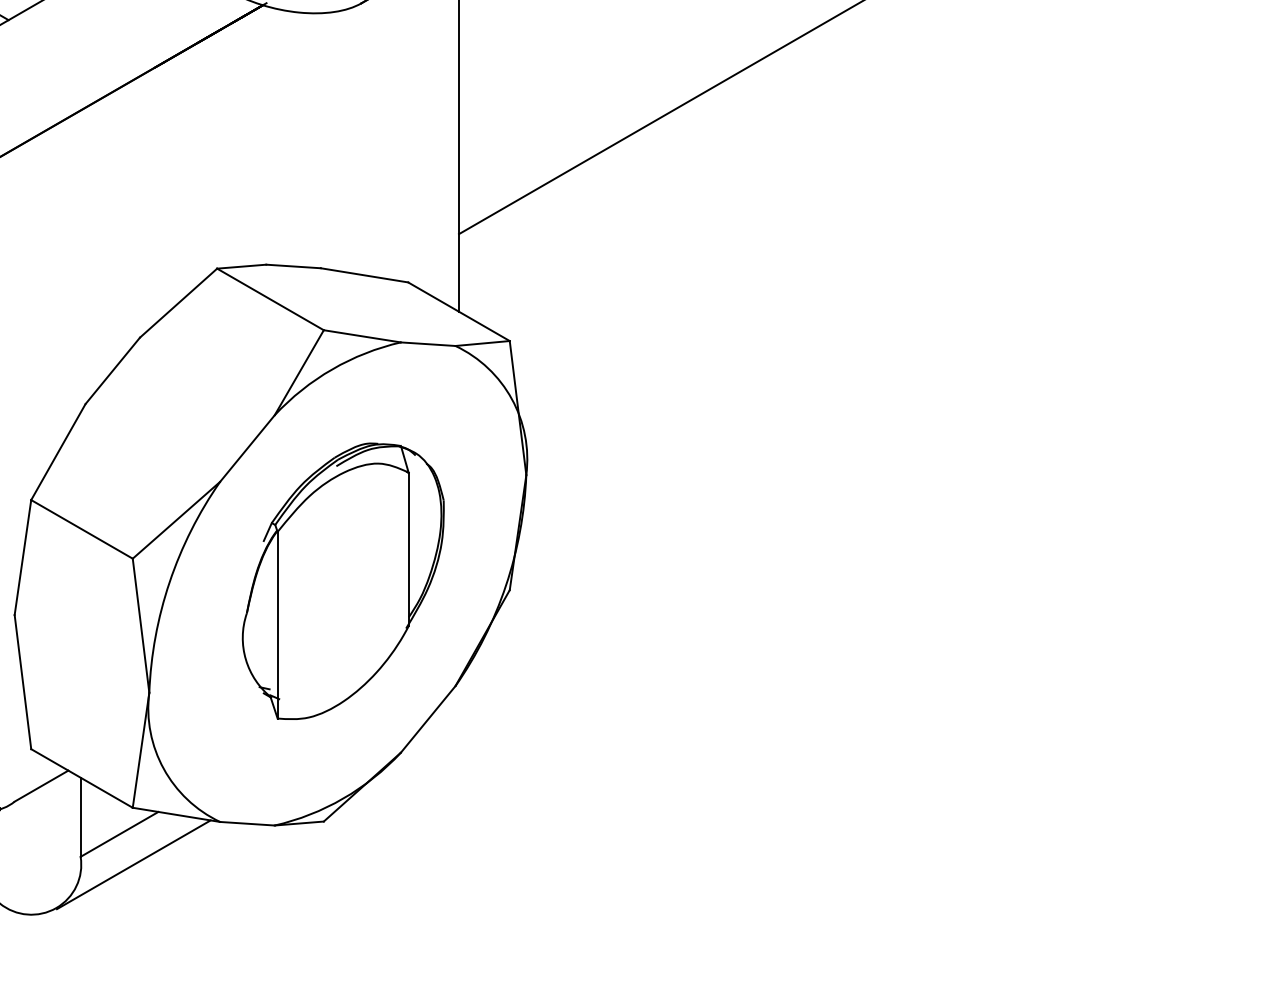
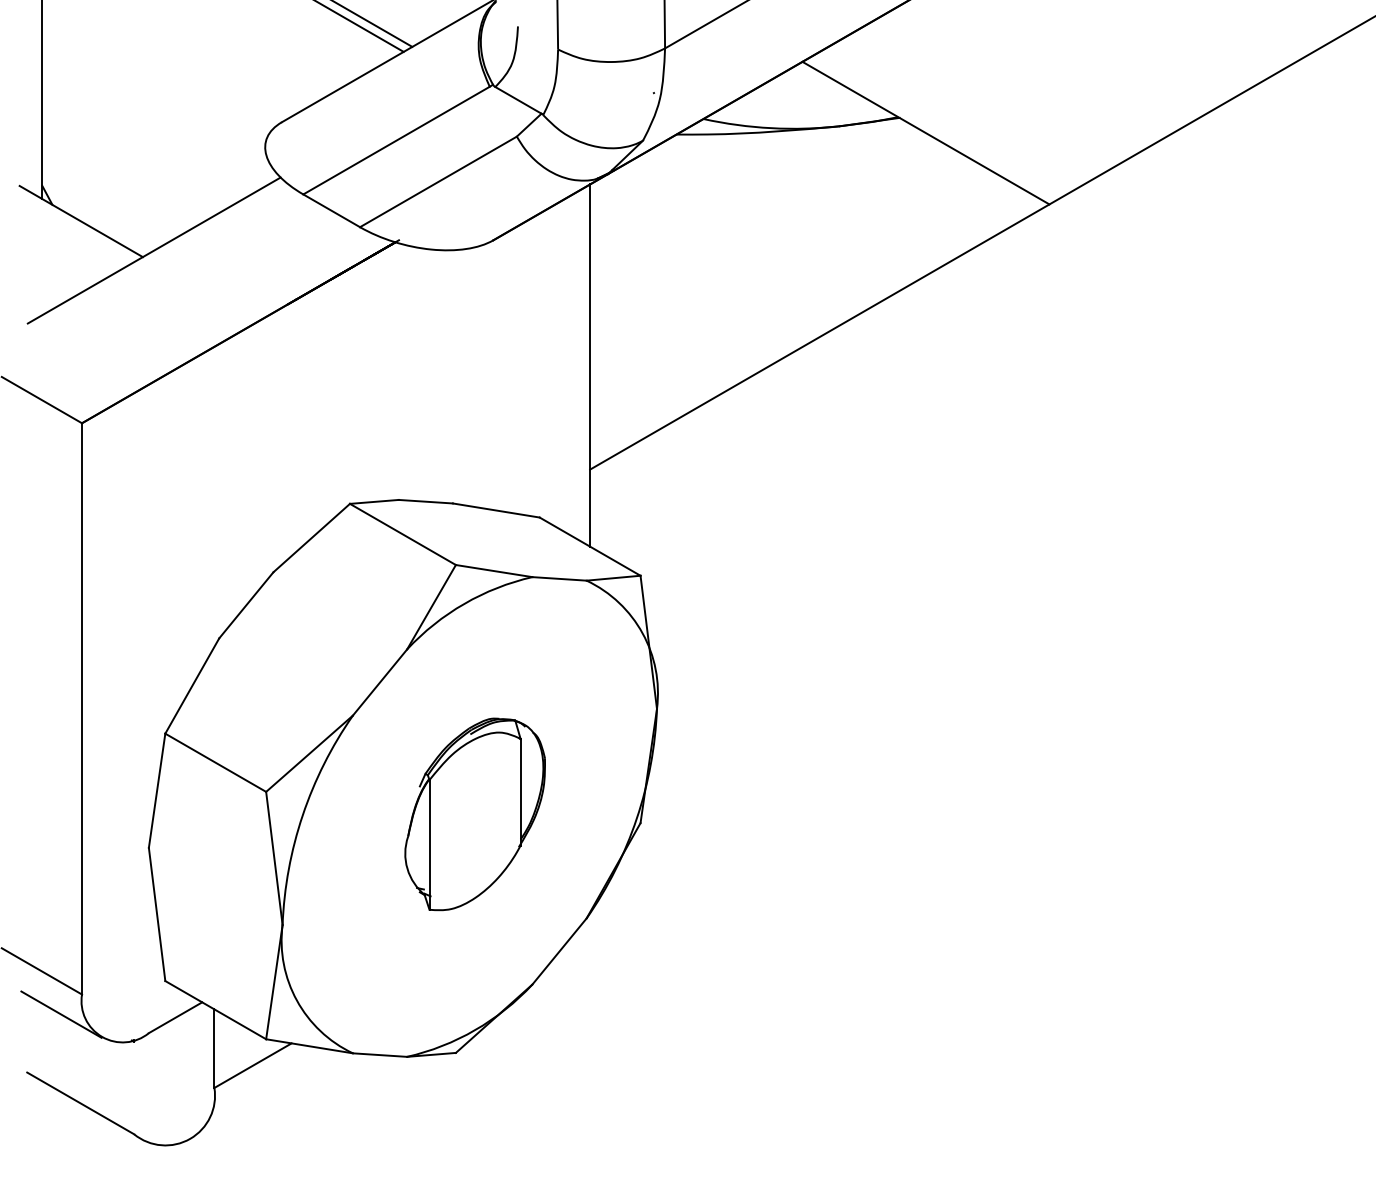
part: (342, 581) -> (474, 814), size x0.7
line: (133, 864) -> (266, 1095), removed

